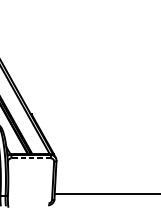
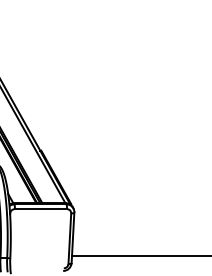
line: (30, 158) -> (40, 209), dashed -> solid

